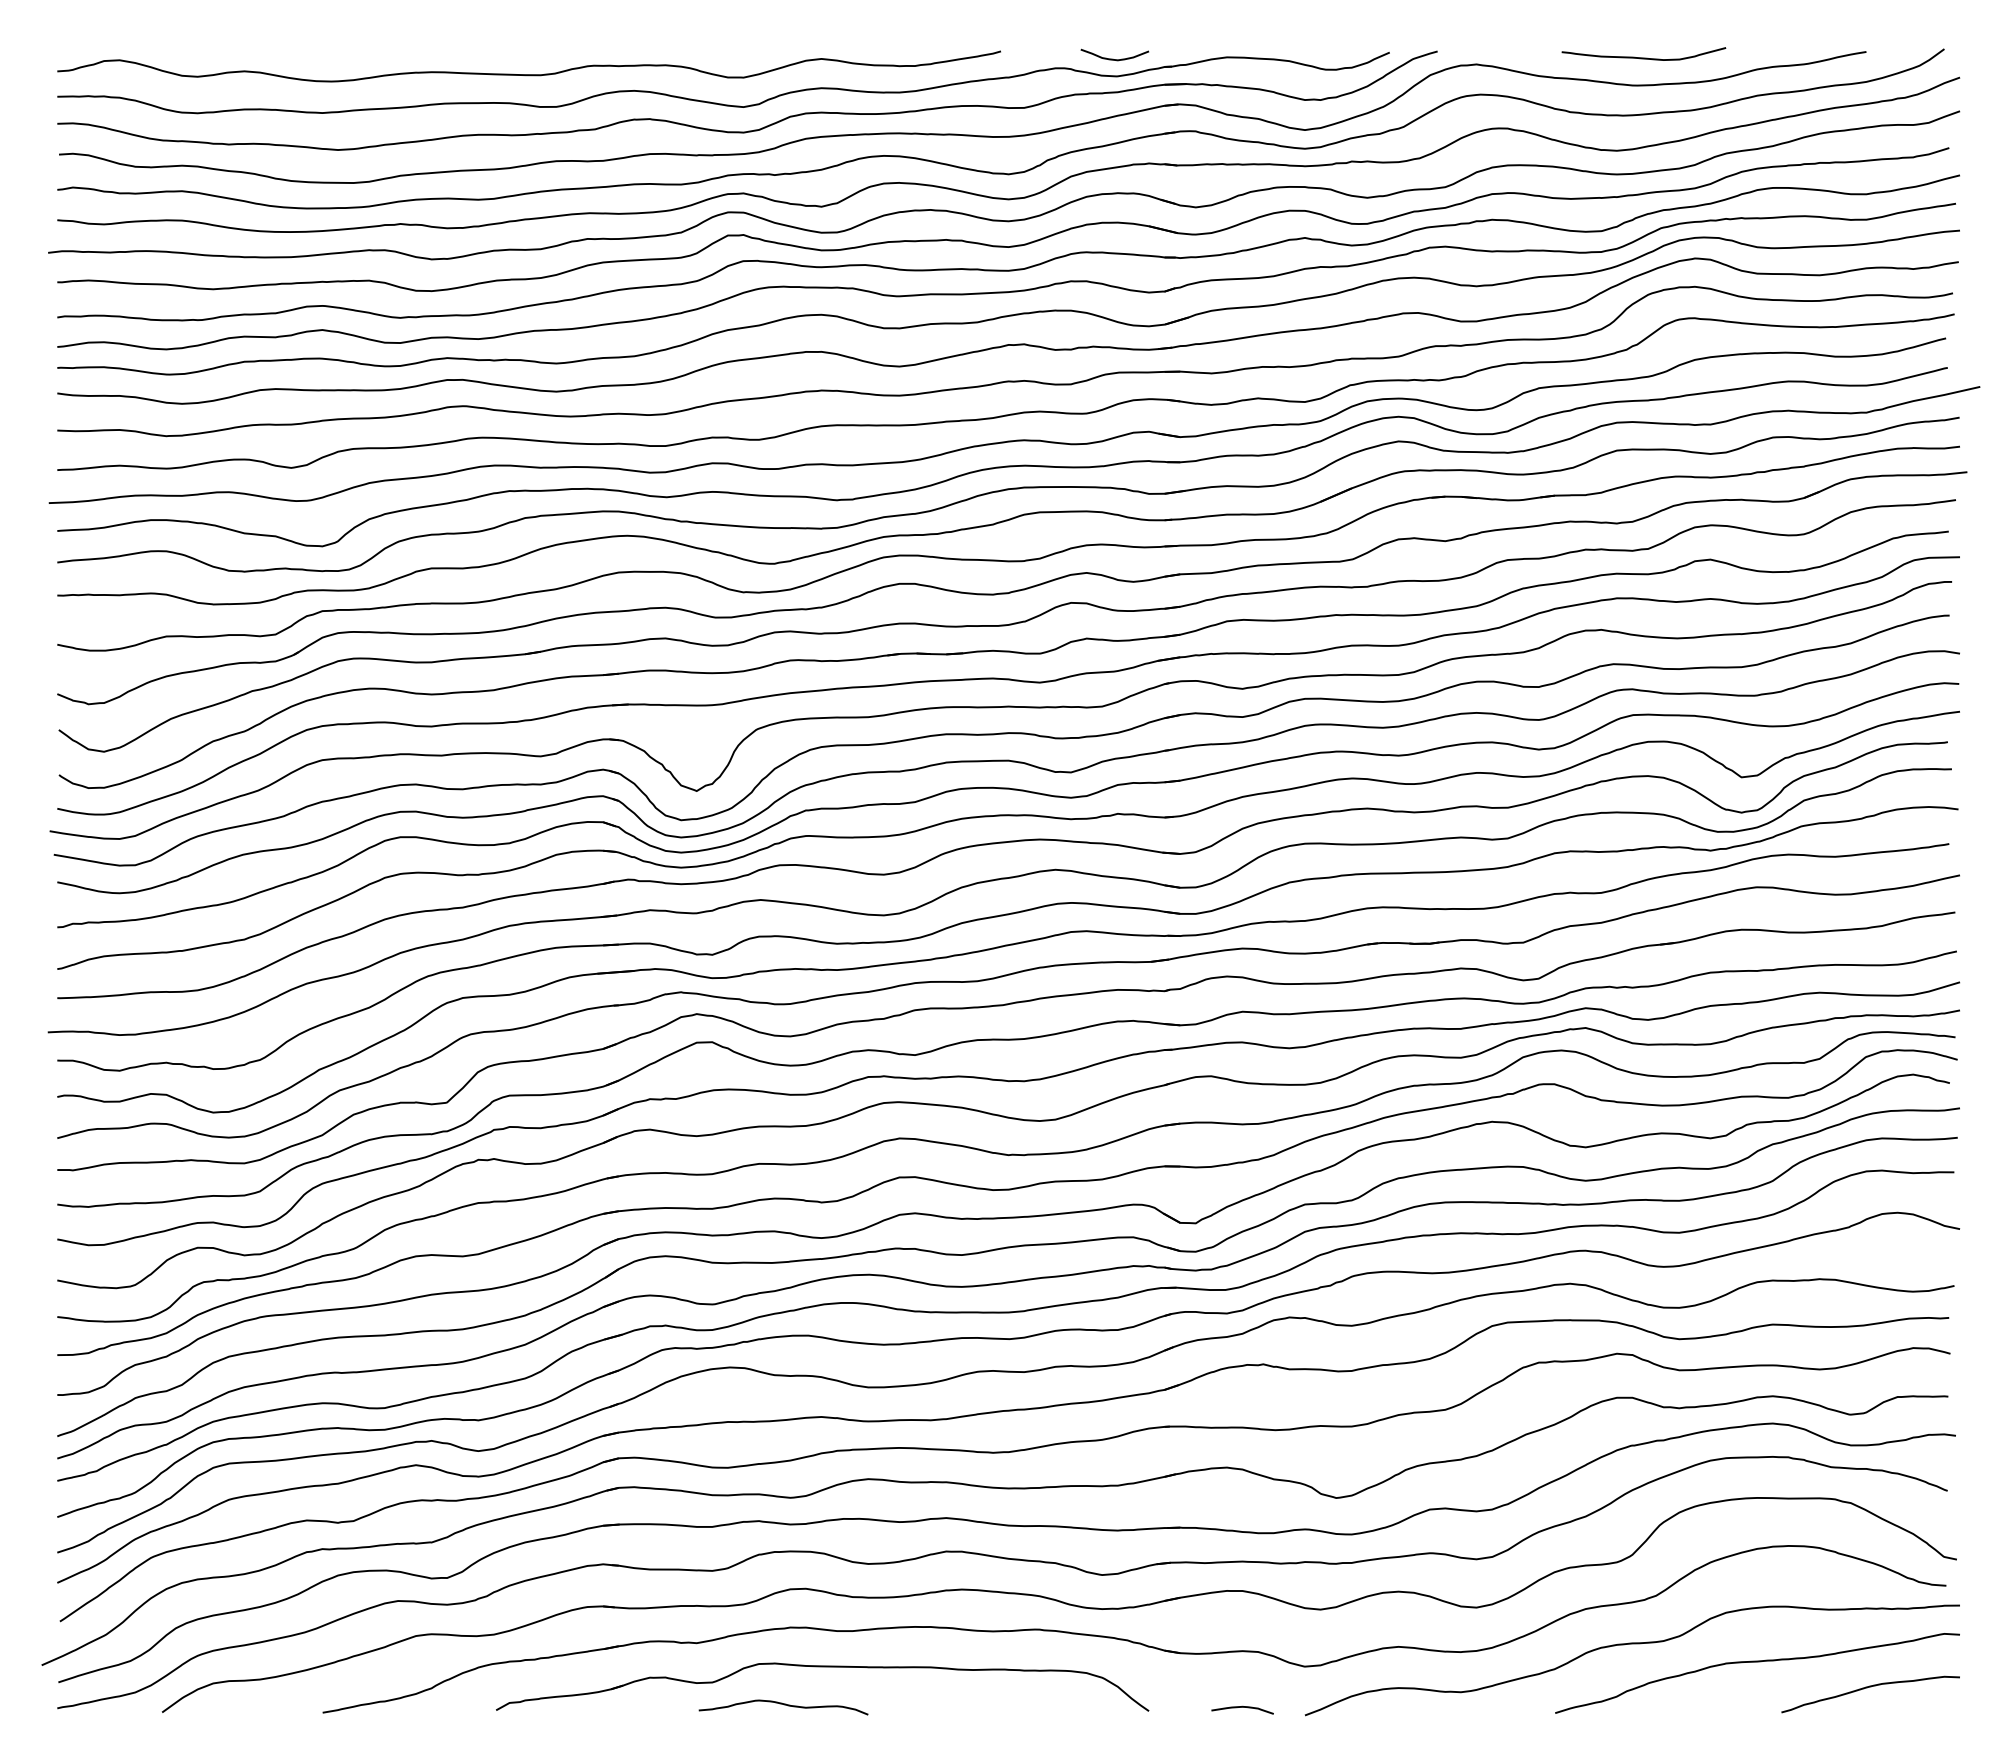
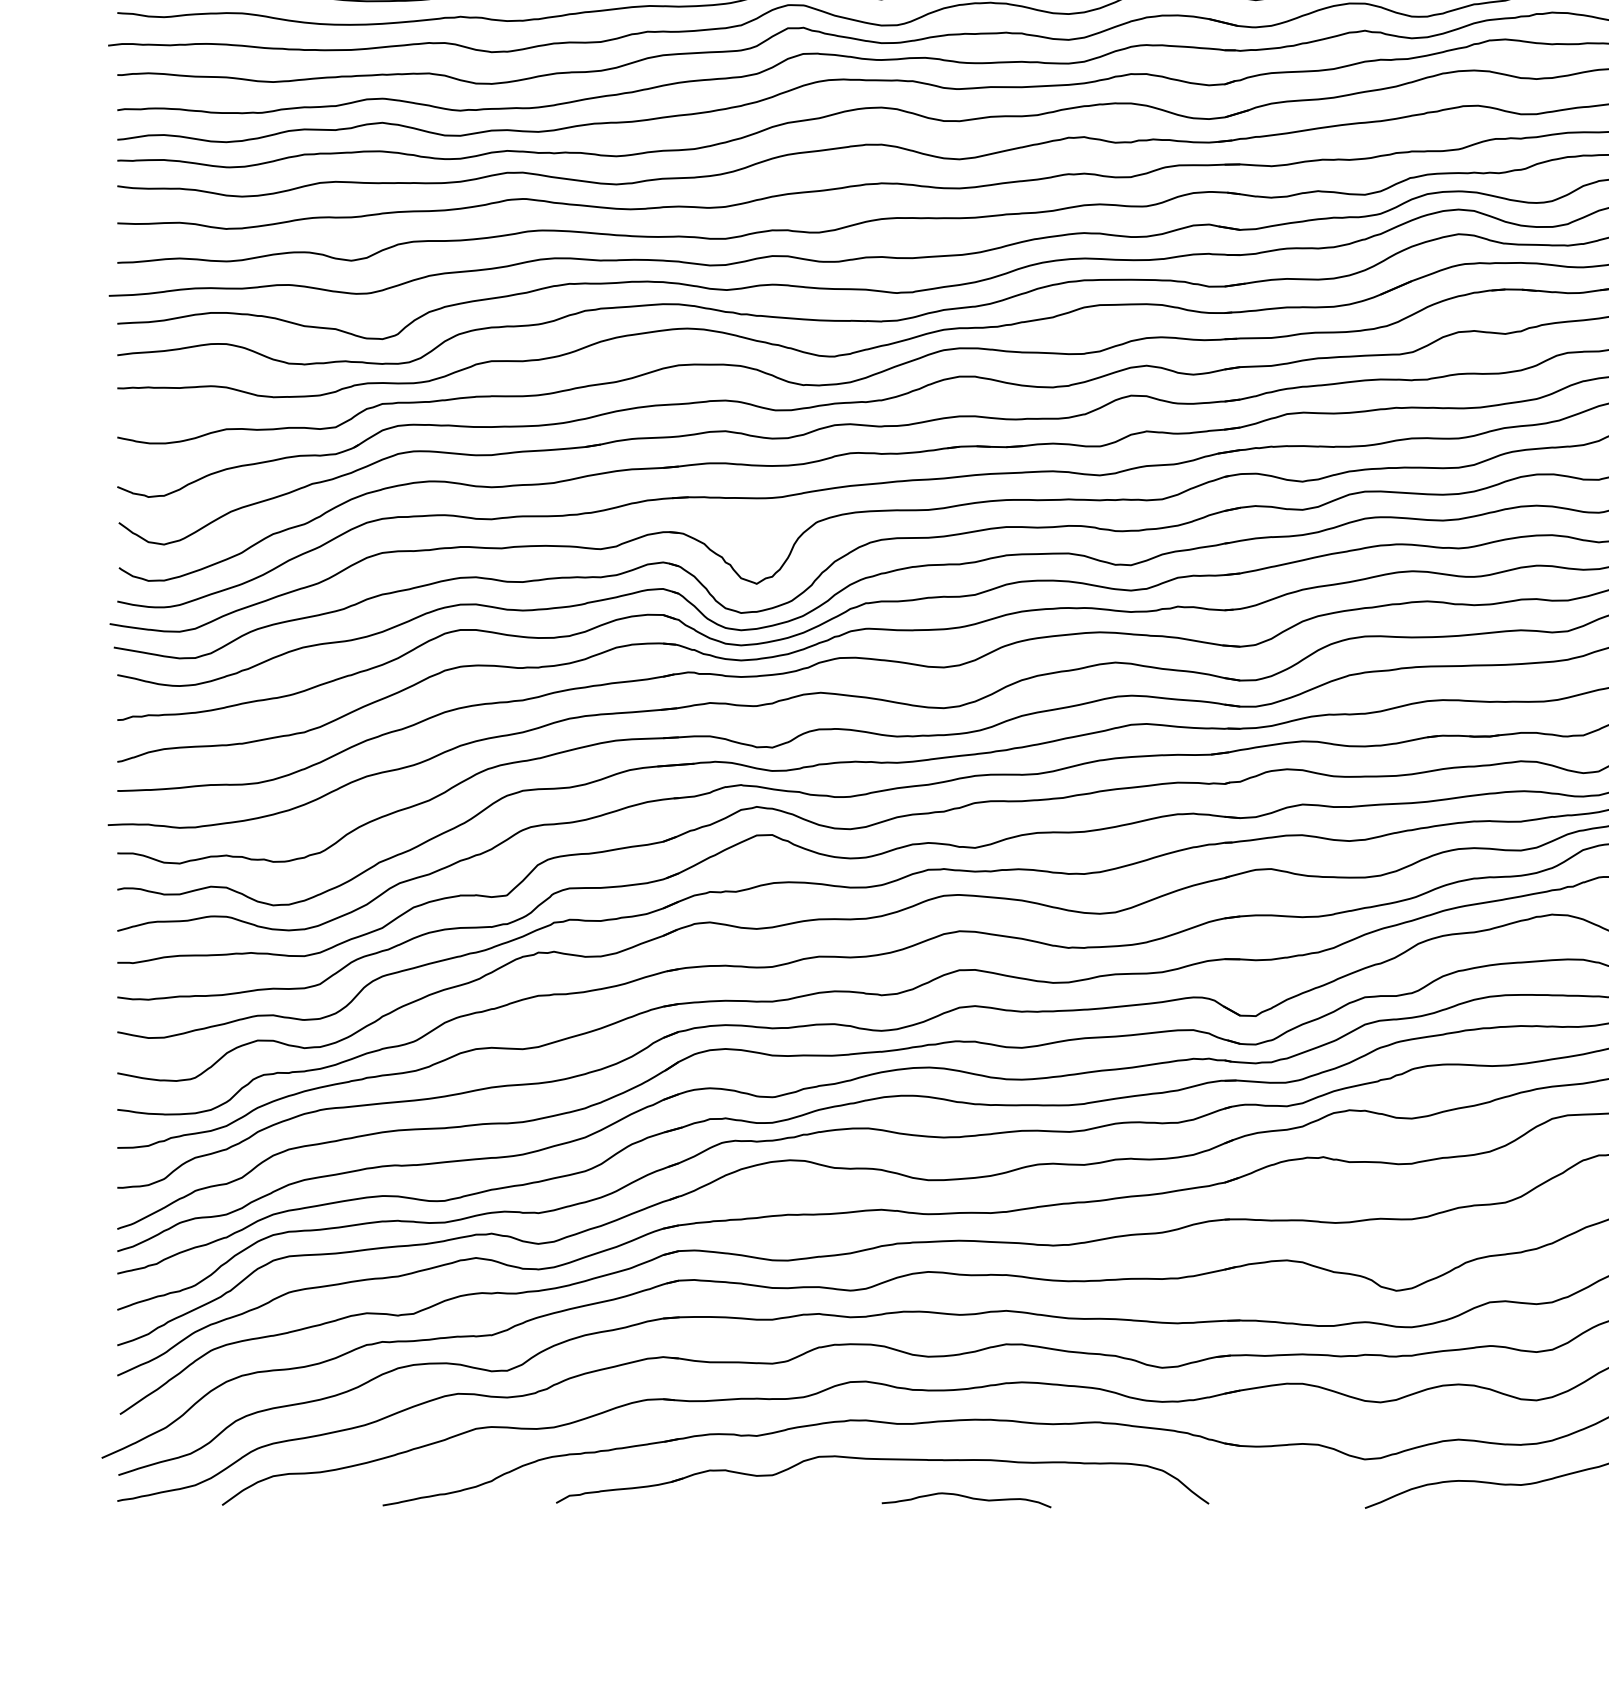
curve: (784, 1705) -> (967, 1498), moved
curve: (1242, 1707) -> (1302, 1500), removed

